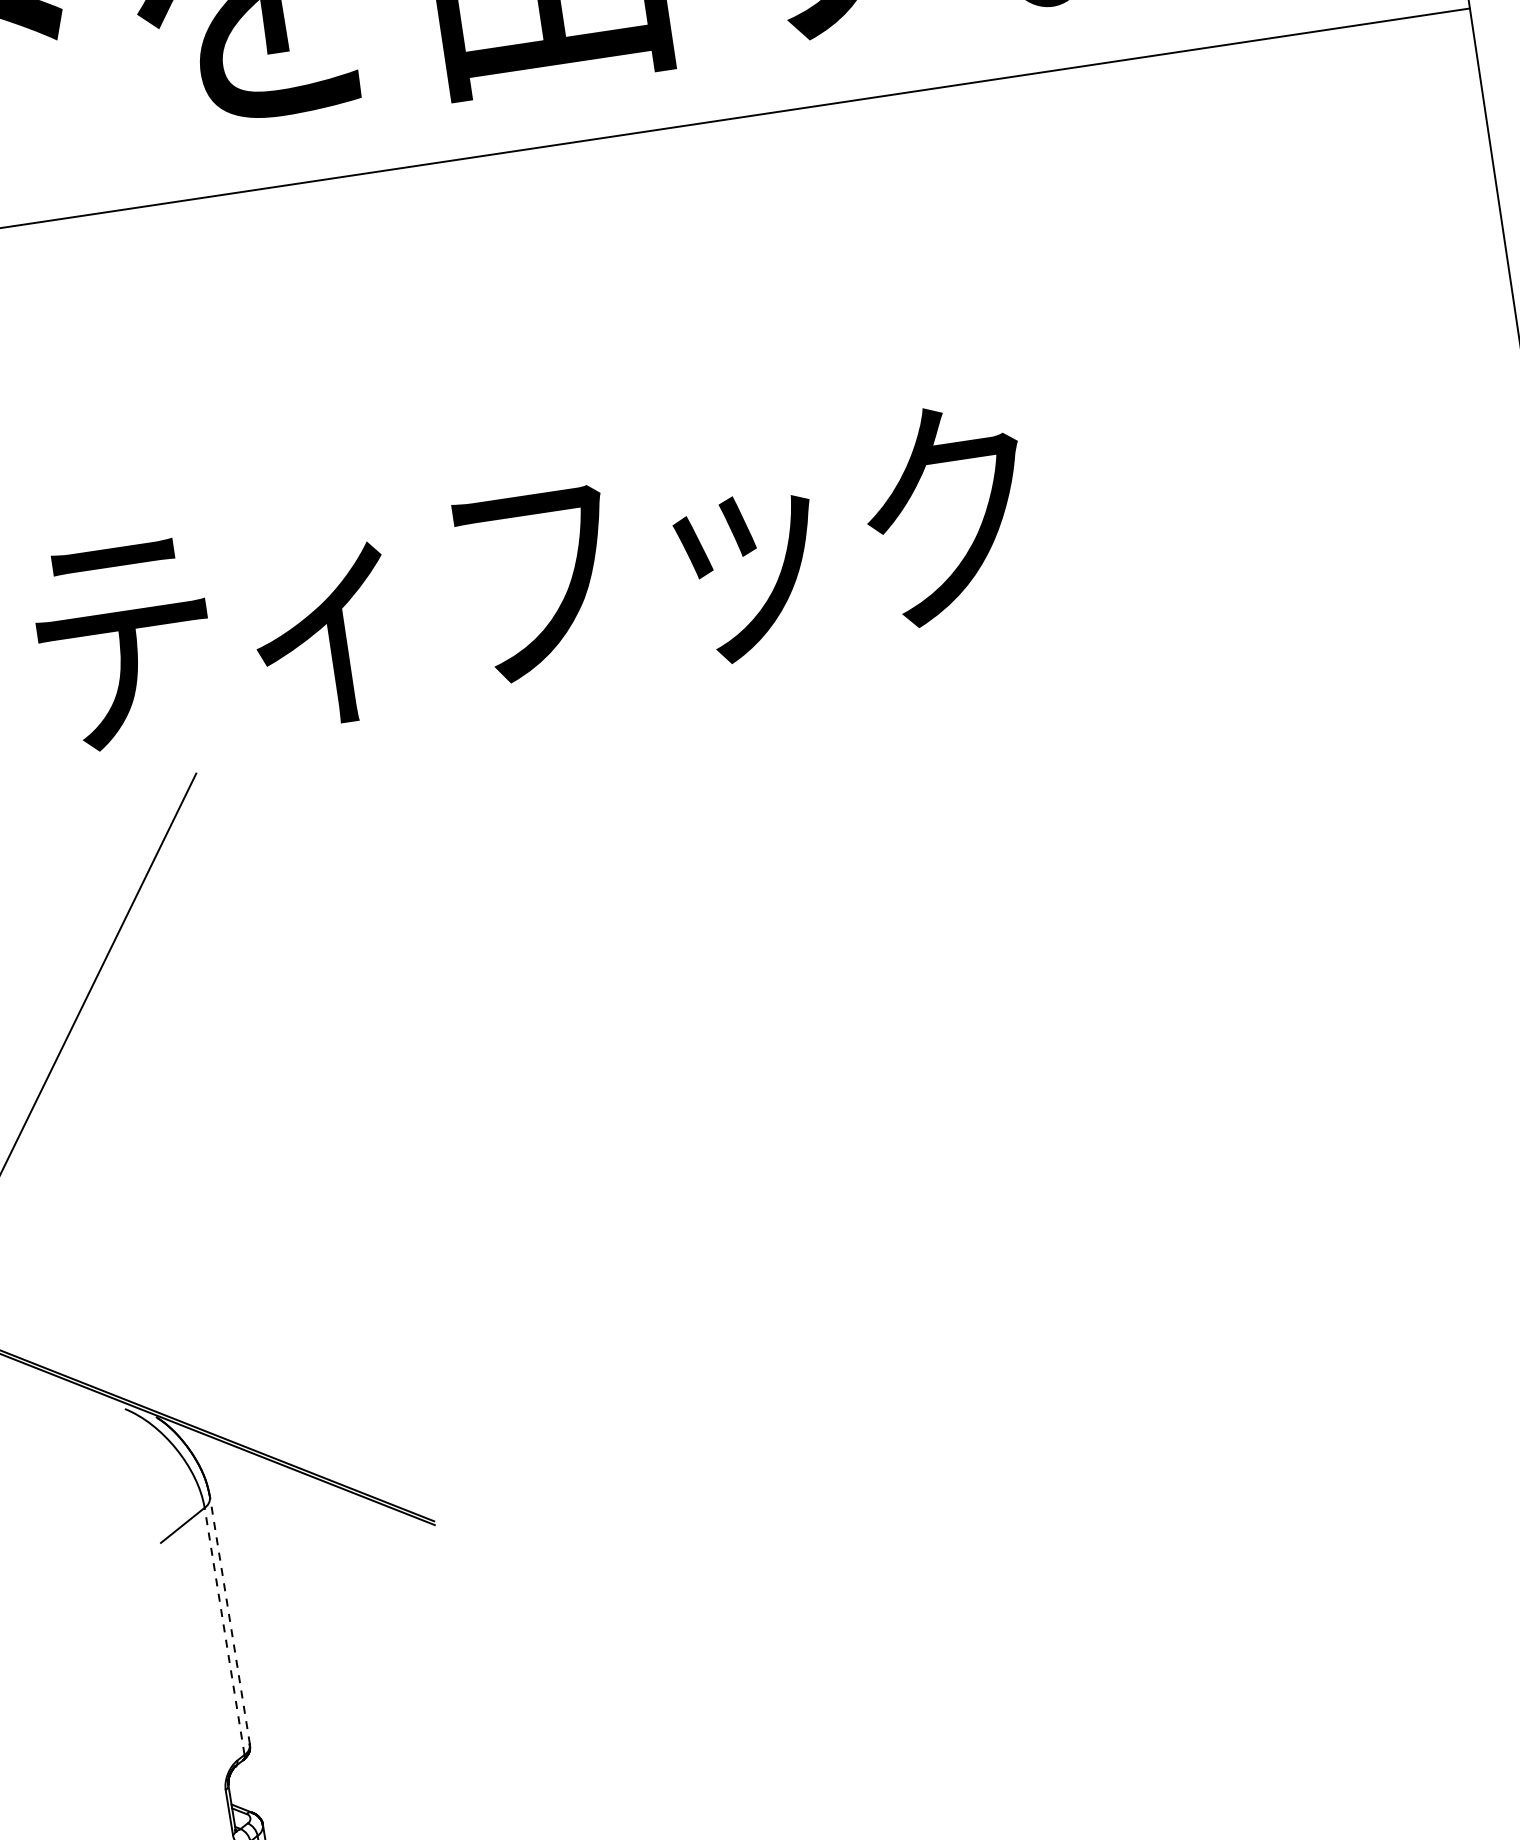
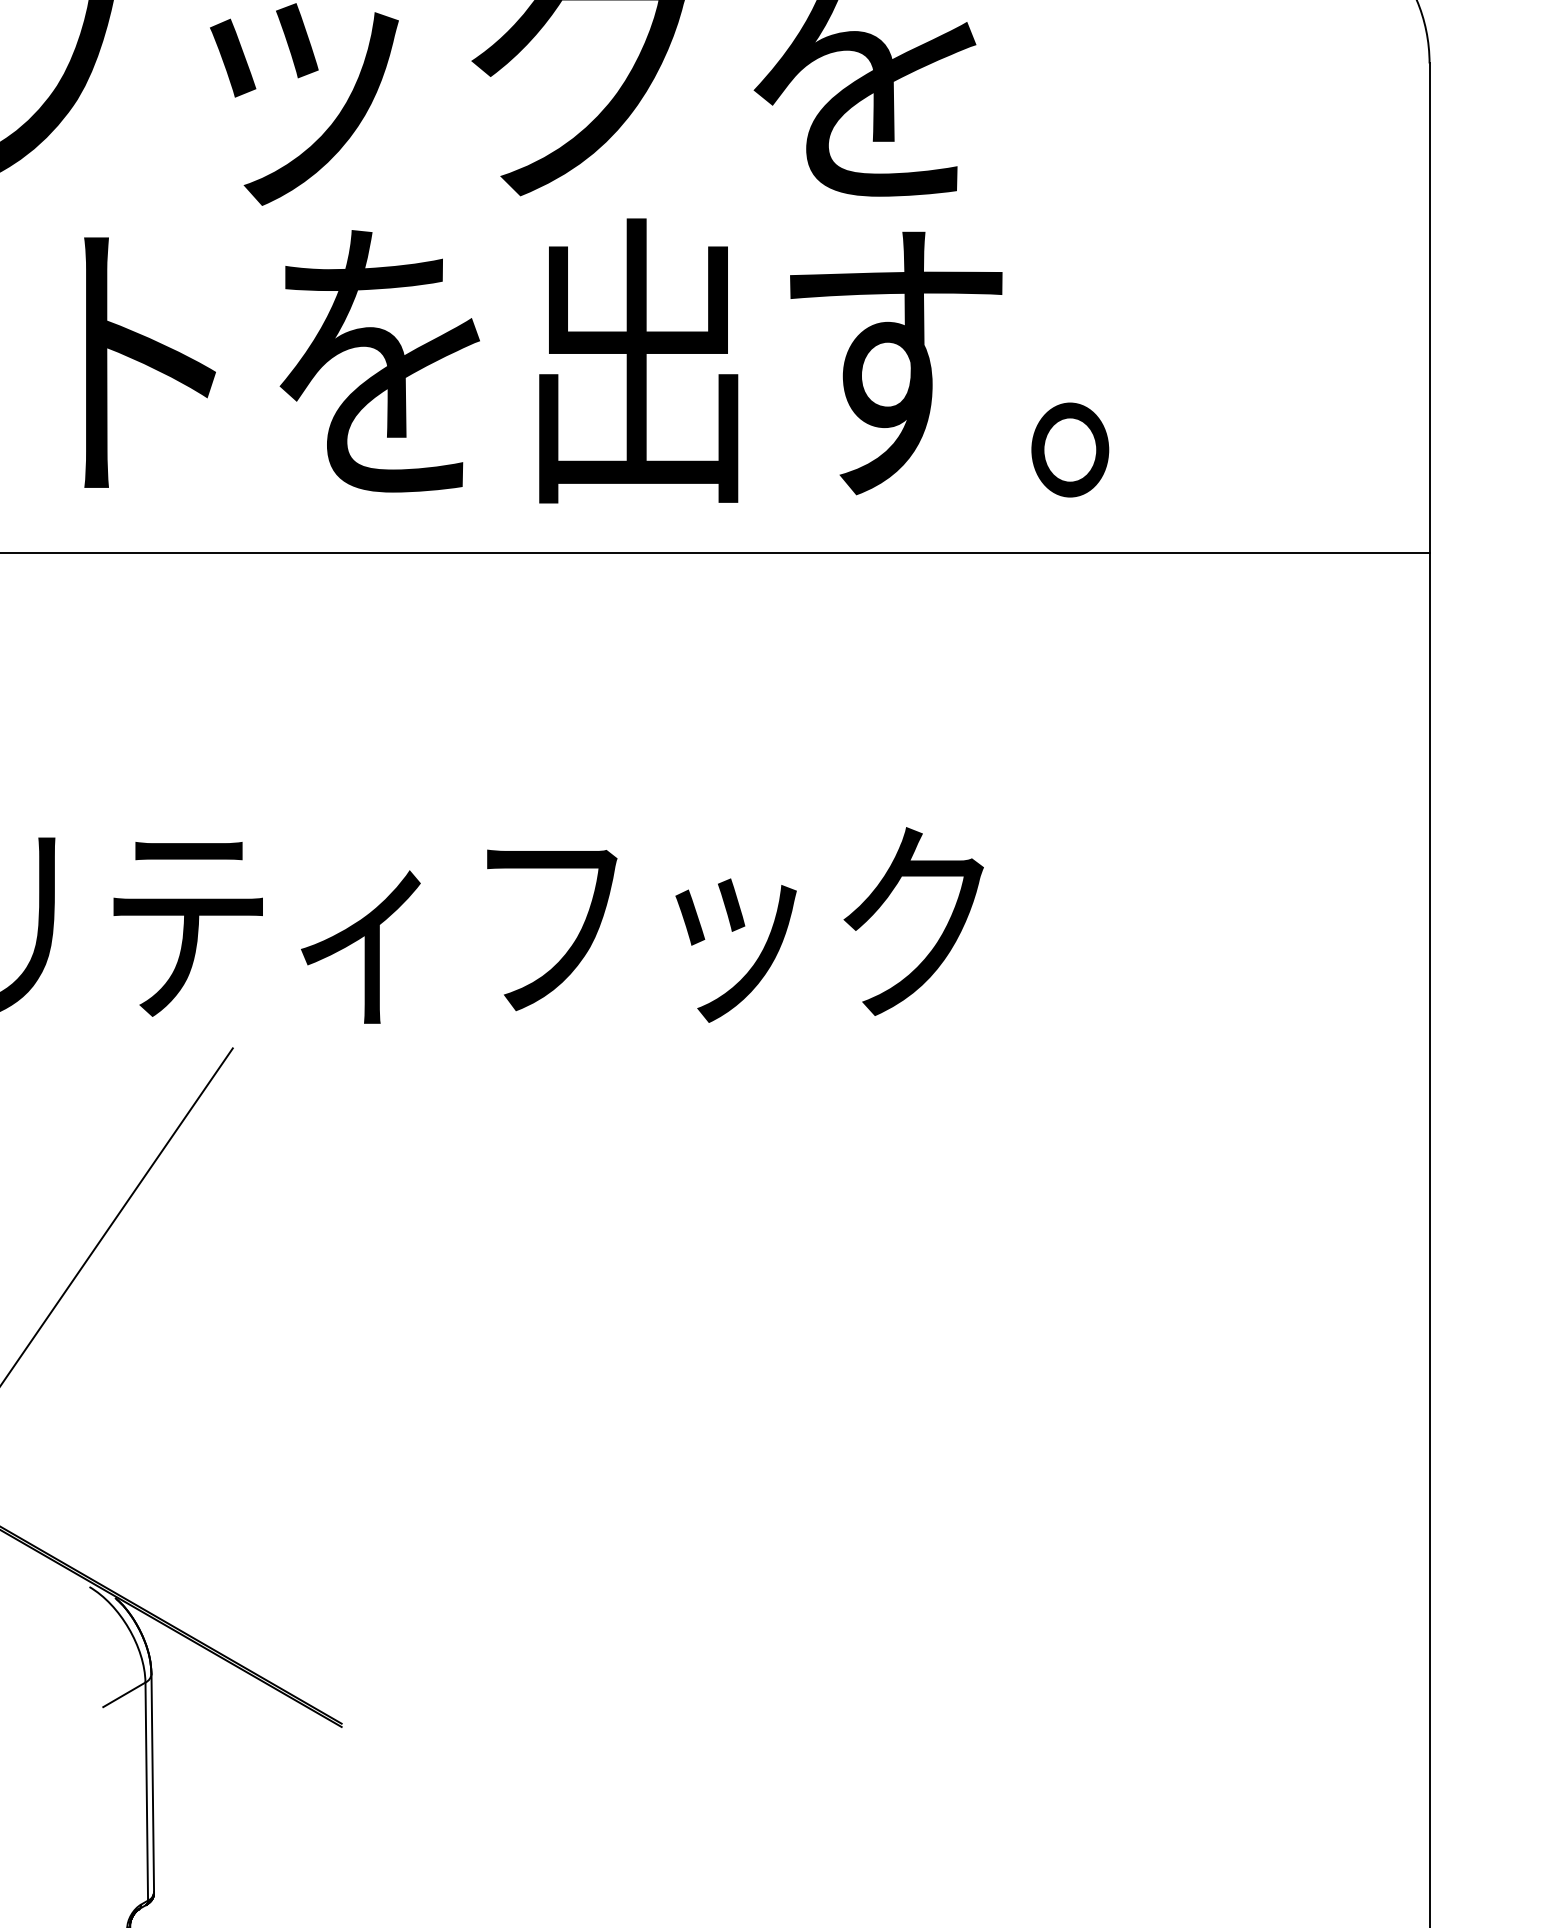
line: (229, 1620) -> (152, 1782), dashed -> solid
line: (224, 1631) -> (146, 1791), dashed -> solid

